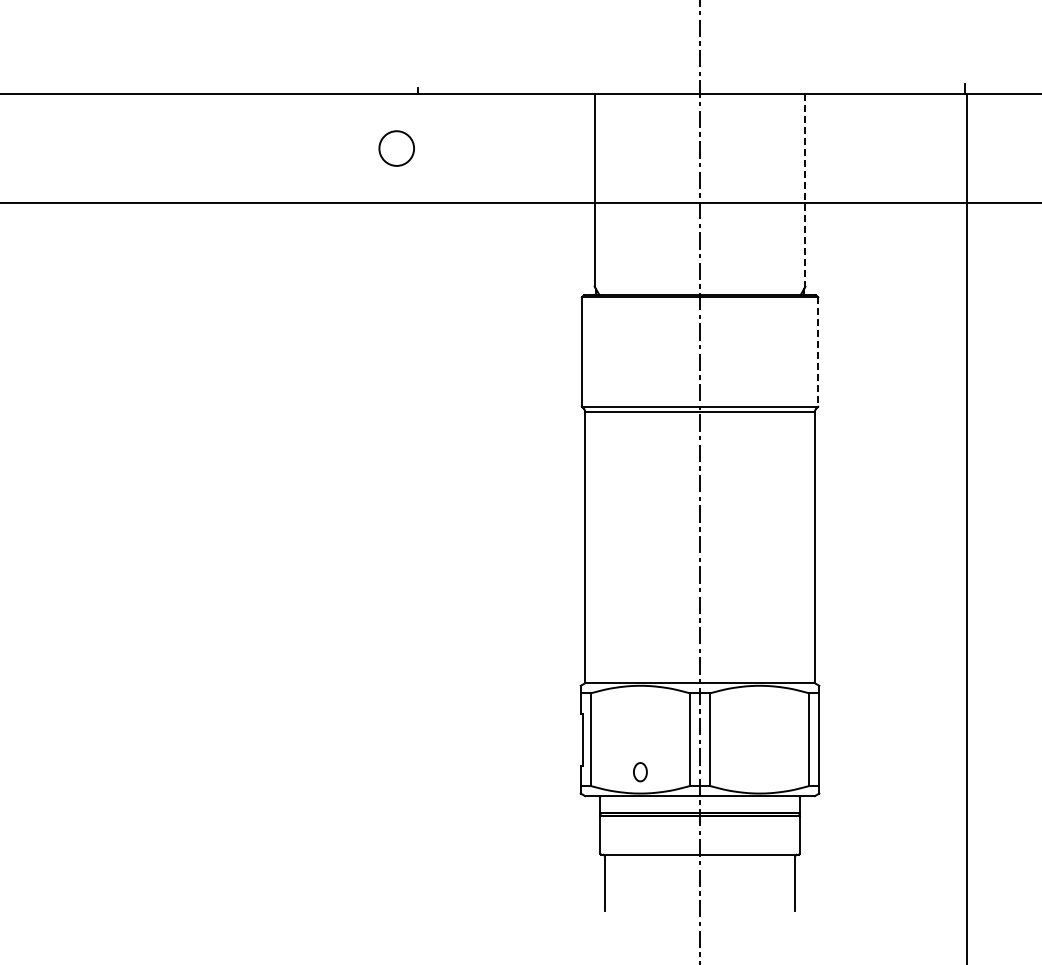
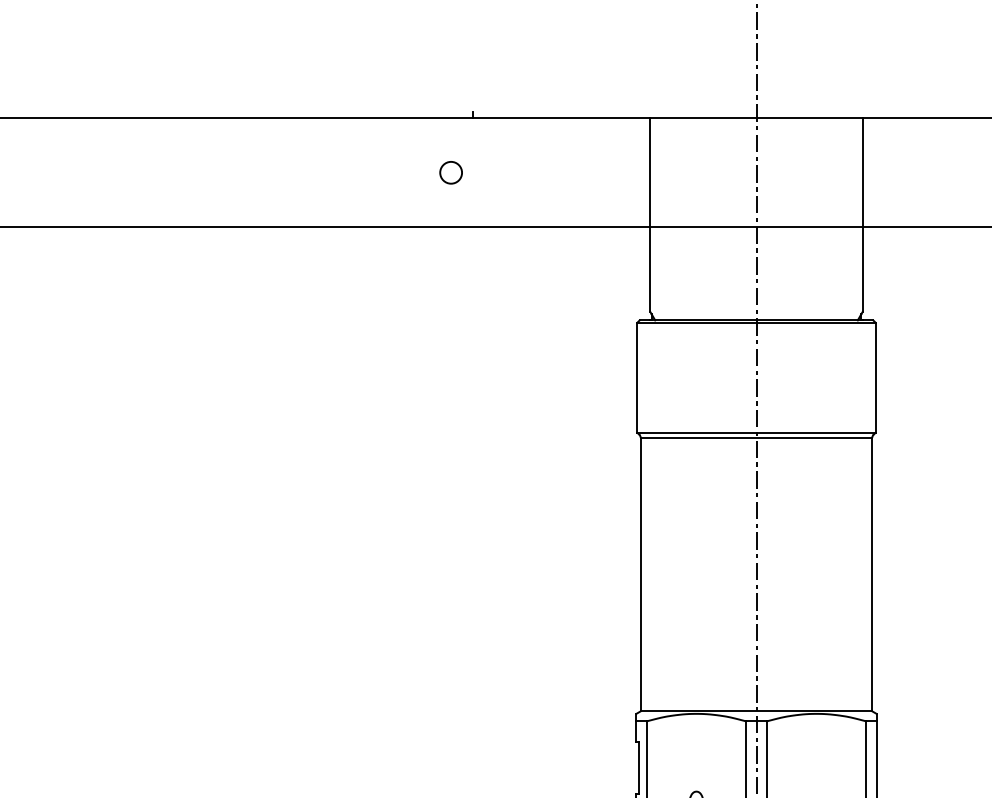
circle: (396, 148) -> (450, 172), size x0.62
line: (805, 191) -> (862, 216), dashed -> solid
line: (818, 352) -> (875, 378), dashed -> solid

